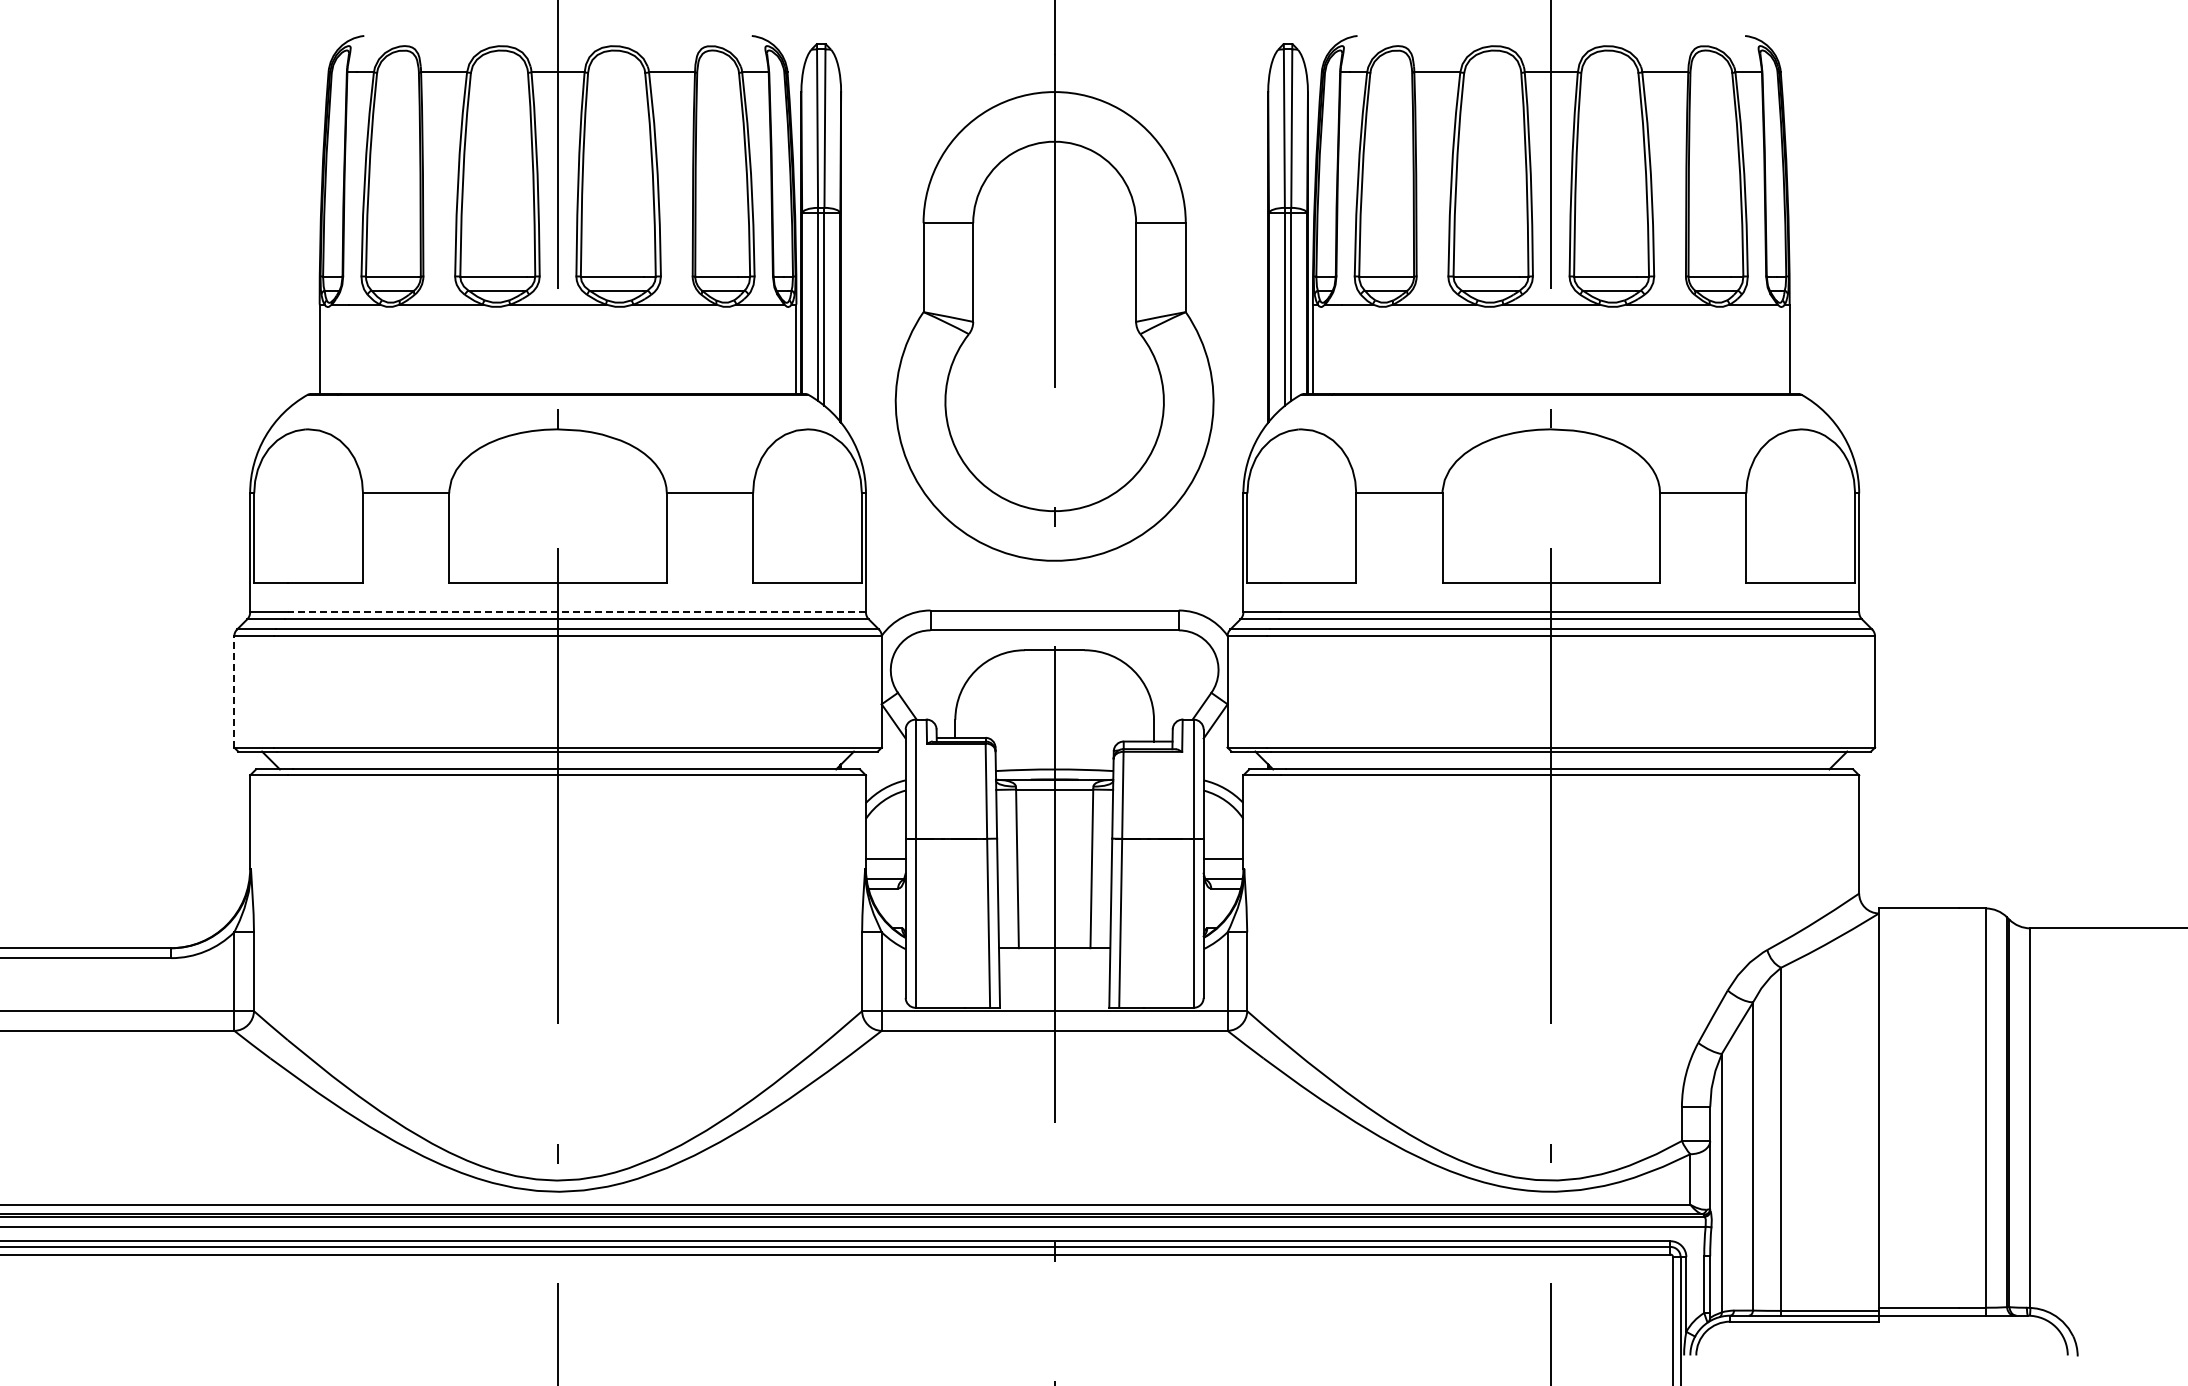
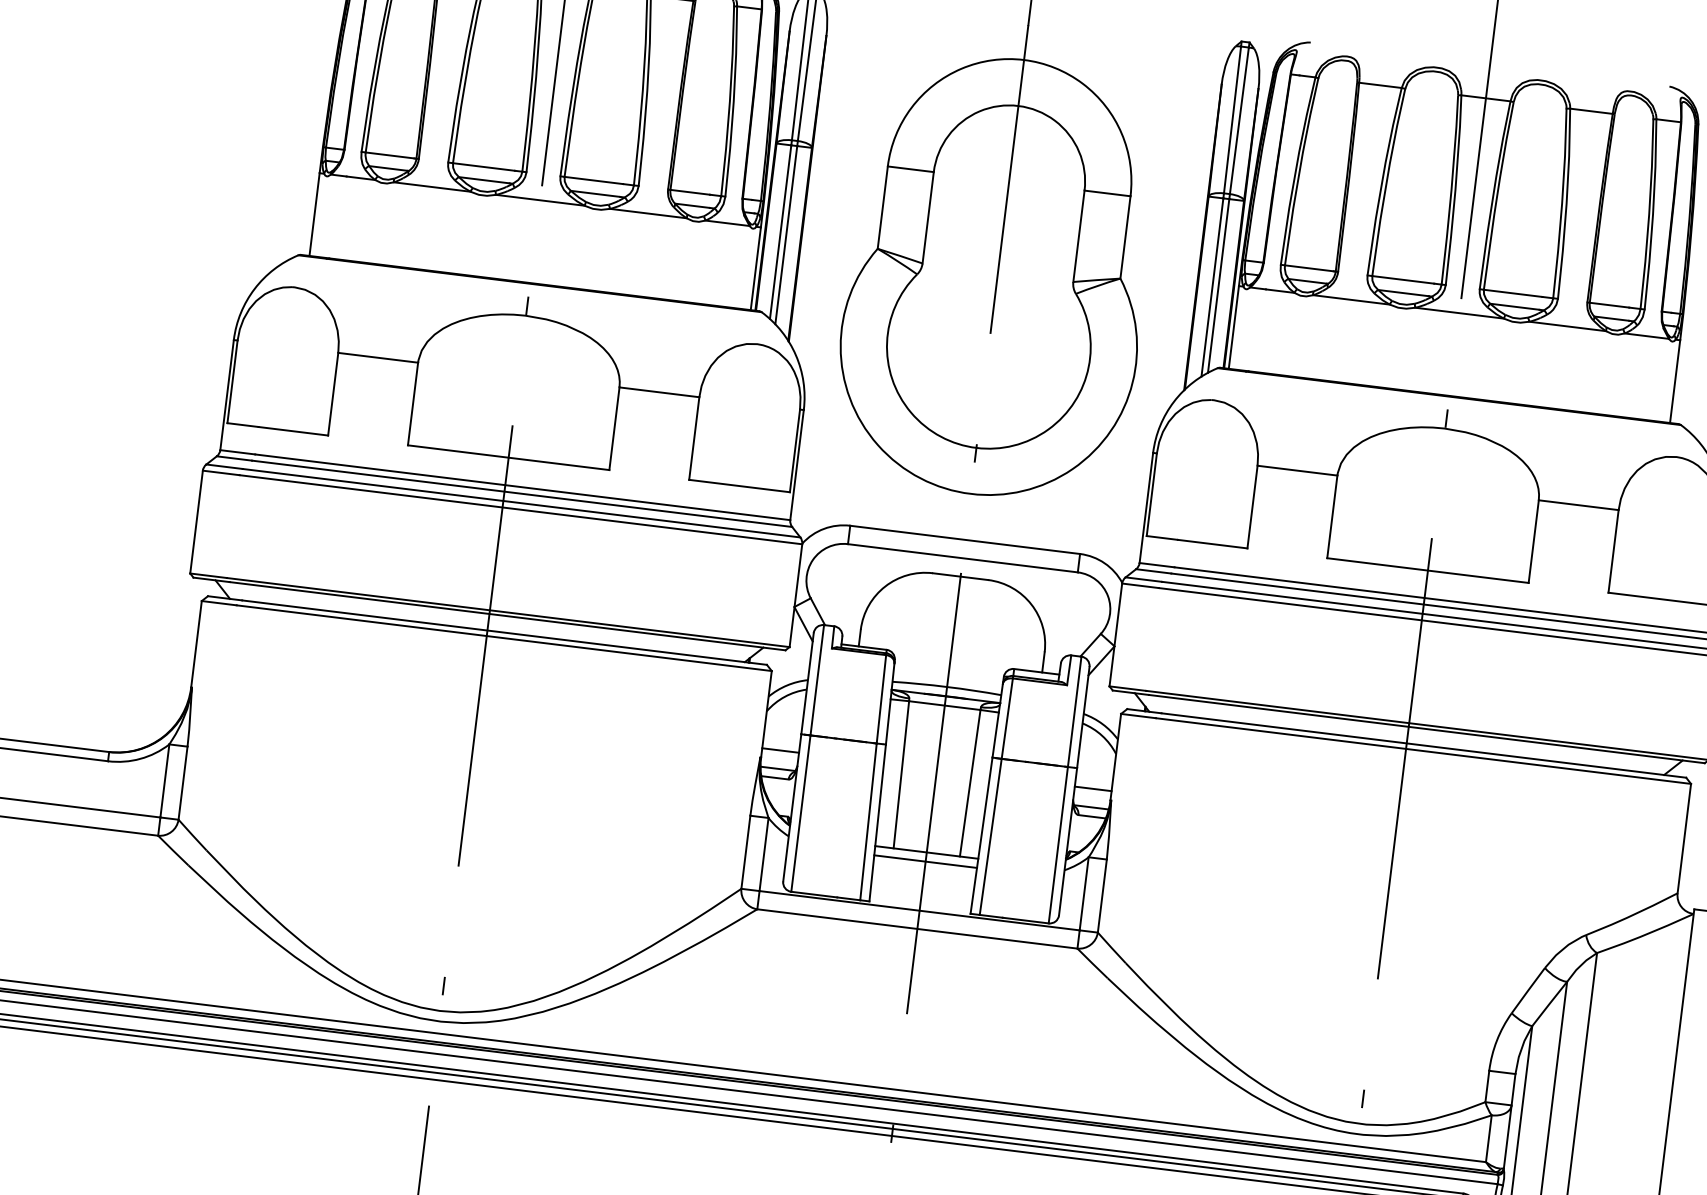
line: (576, 612) -> (522, 487), dashed -> solid
line: (234, 692) -> (196, 522), dashed -> solid
line: (1054, 958) -> (925, 861), added

